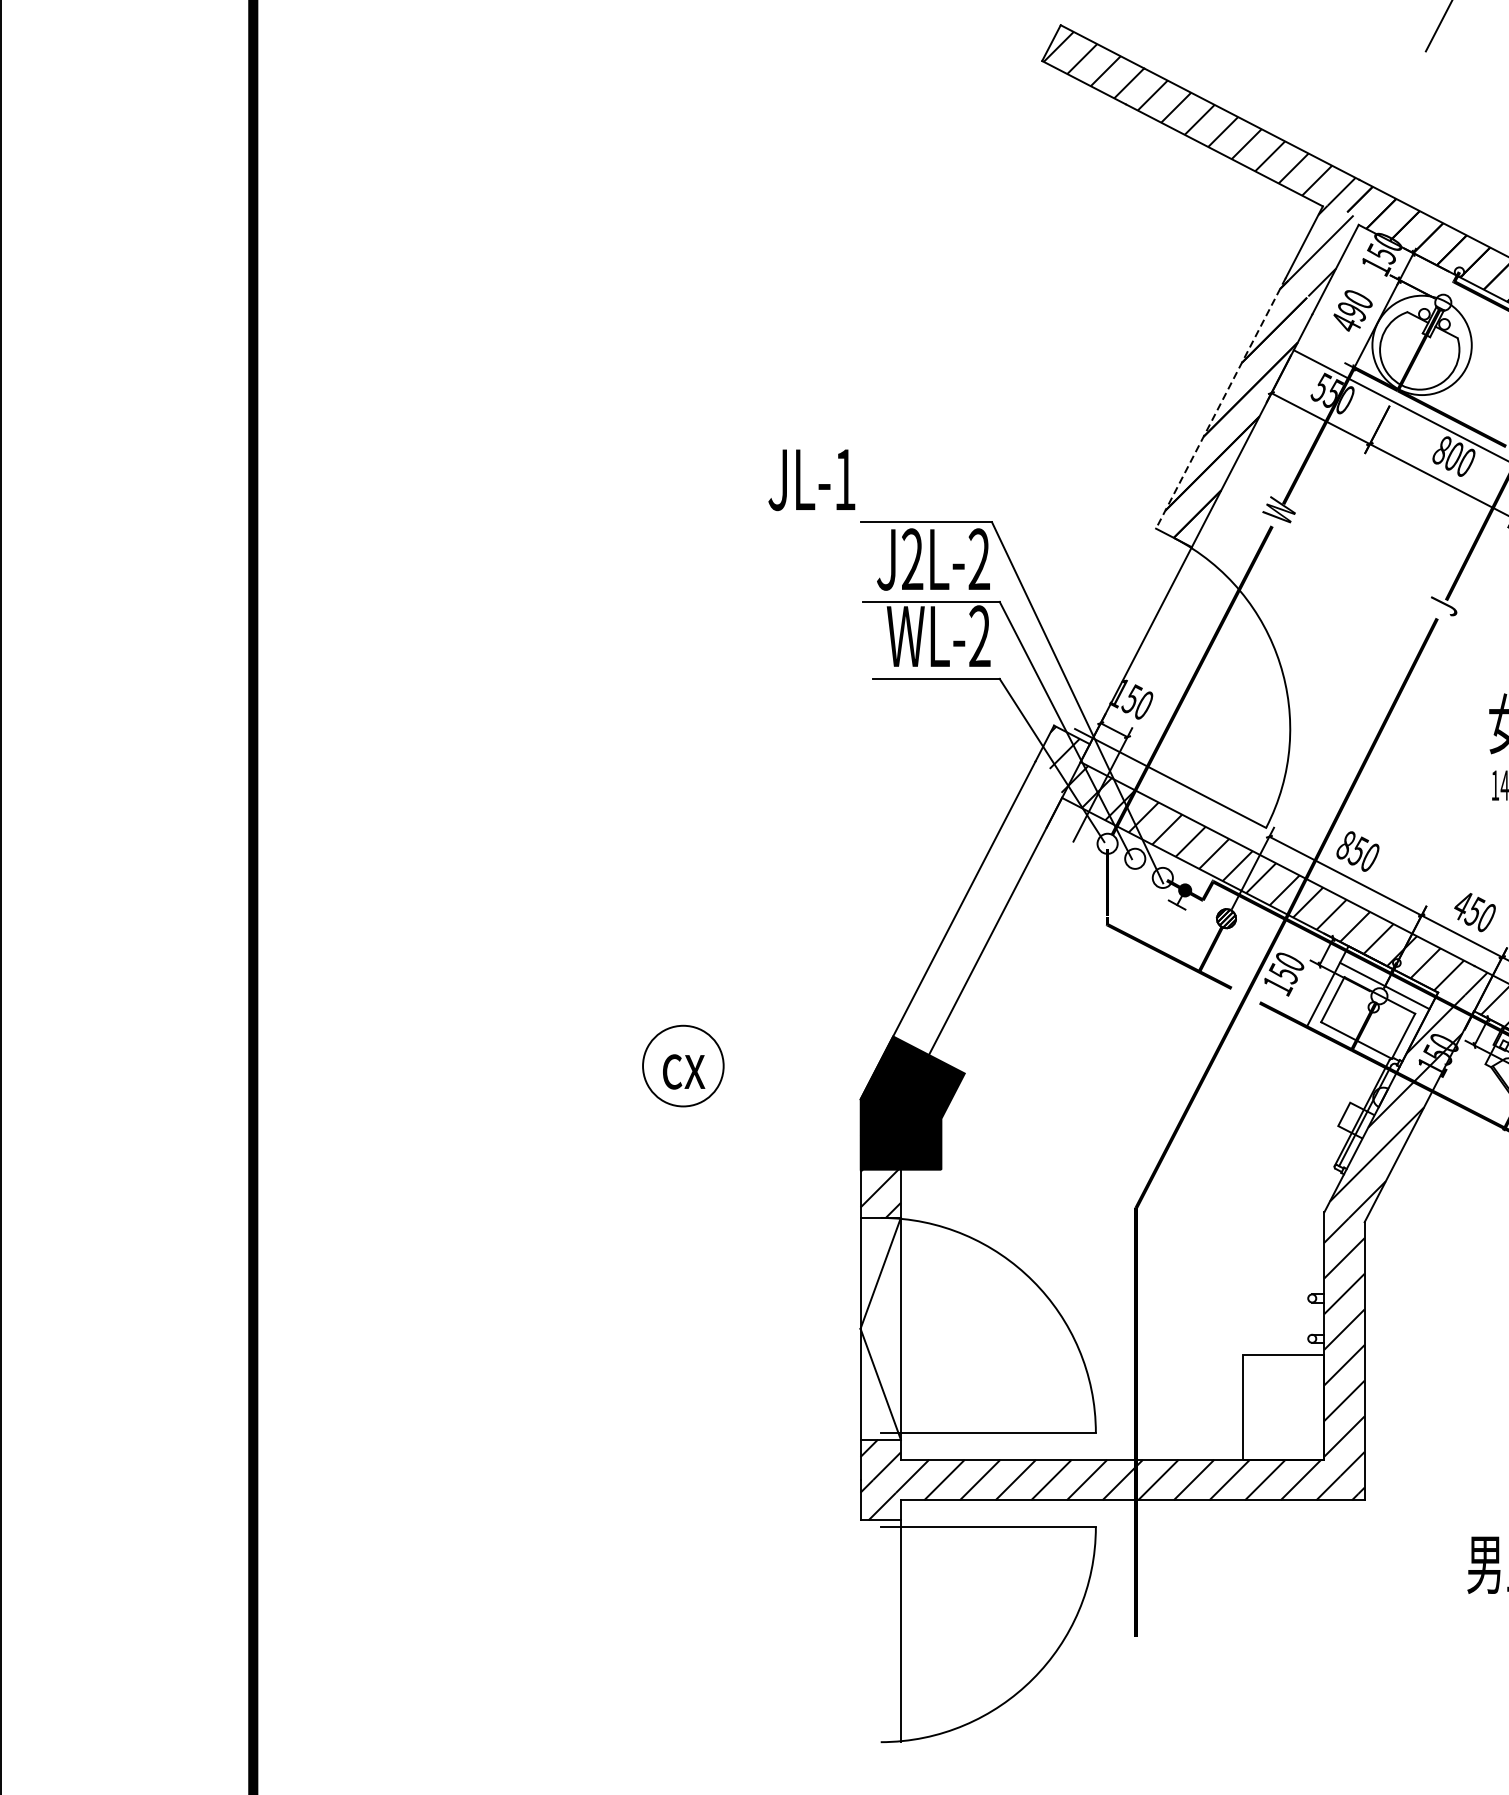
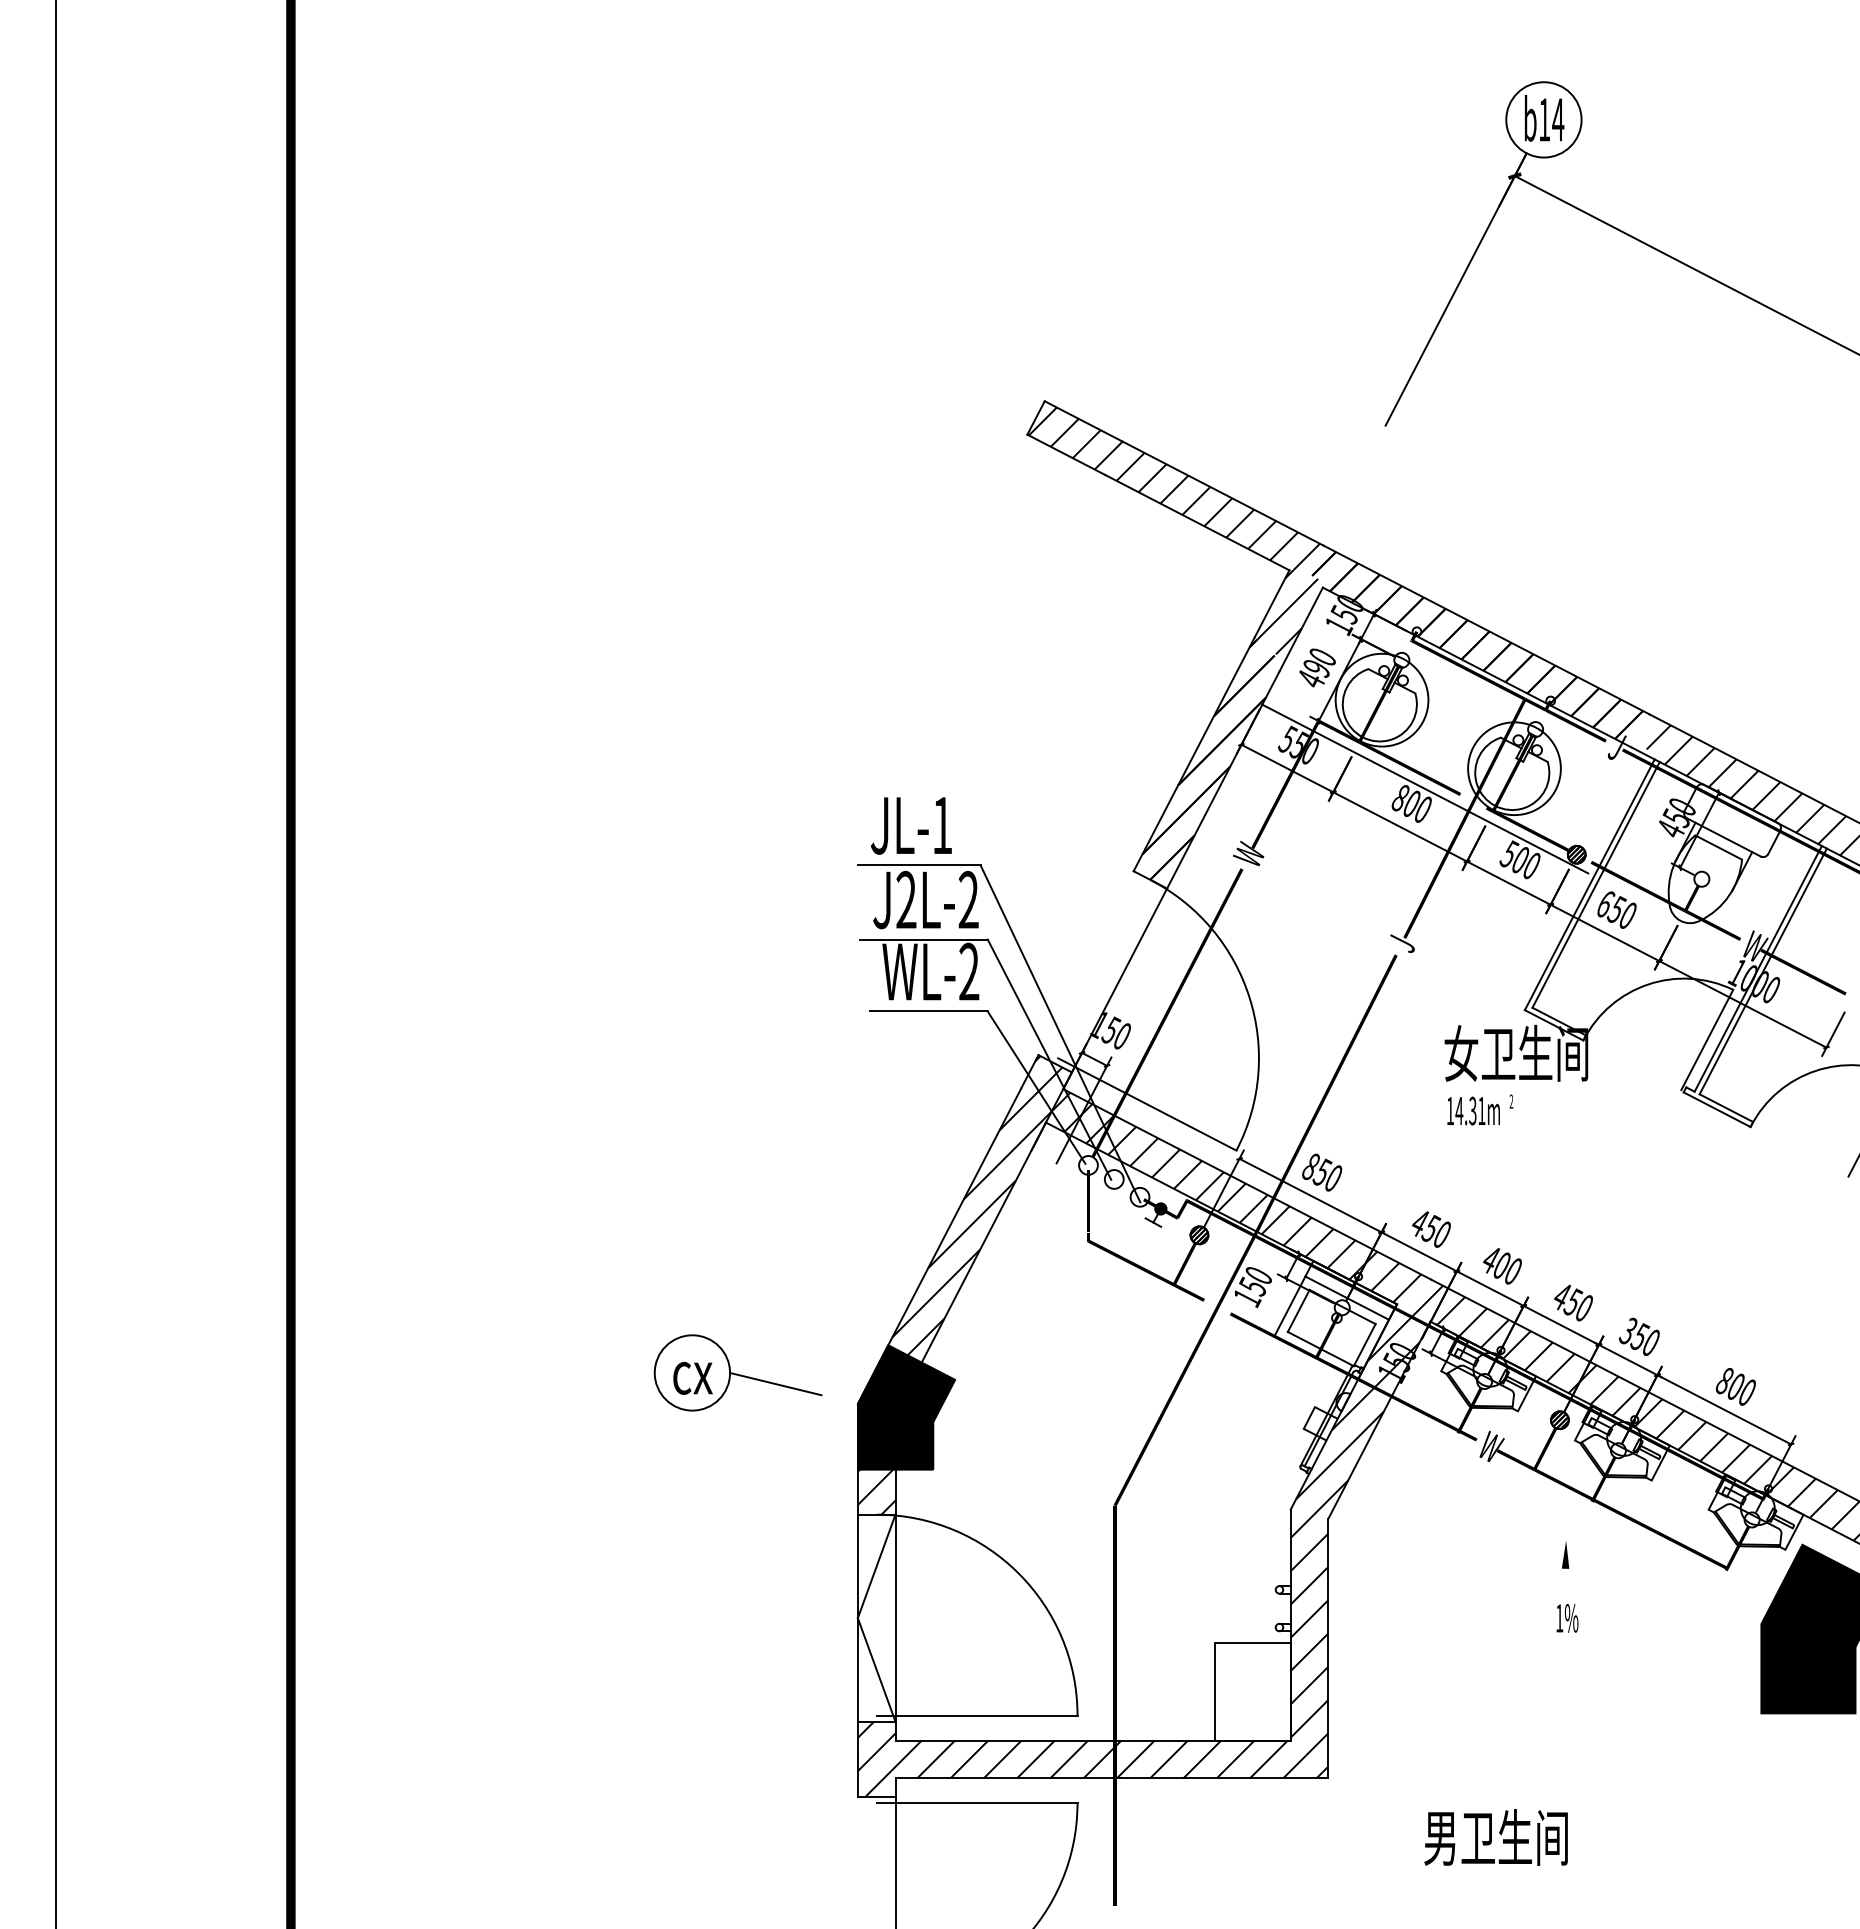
line: (1221, 403) -> (1194, 754), dashed -> solid
text: (811, 479) -> (911, 825), moved
hatch: (960, 937) -> (951, 1252), added
line: (772, 1077) -> (775, 1383), added

